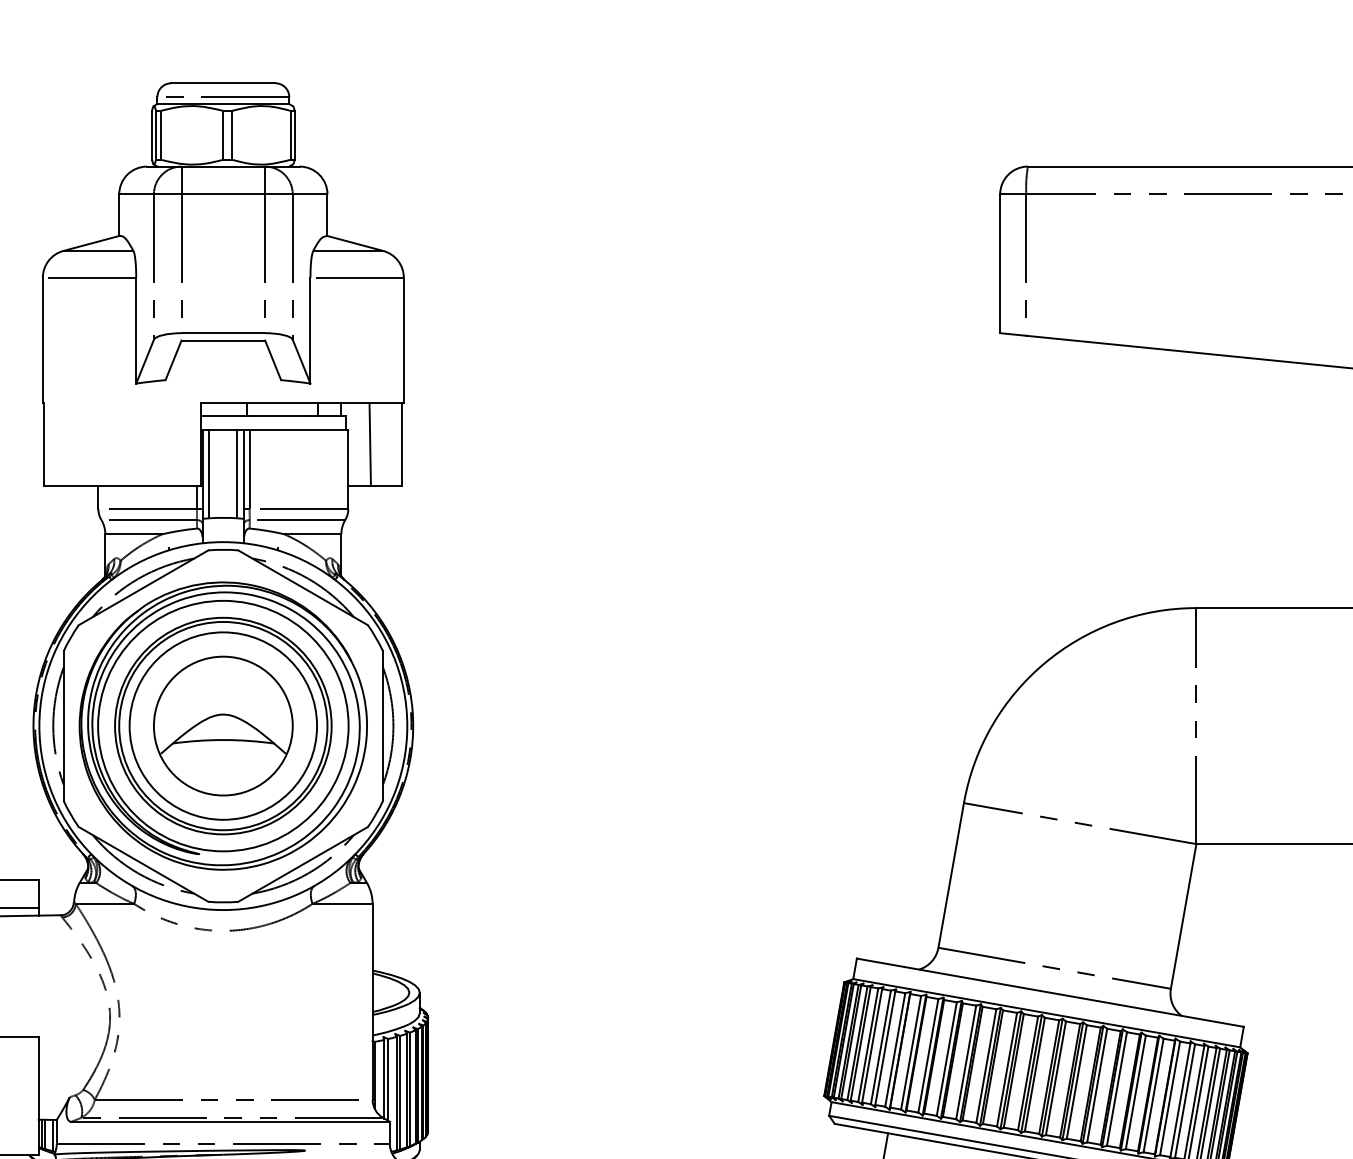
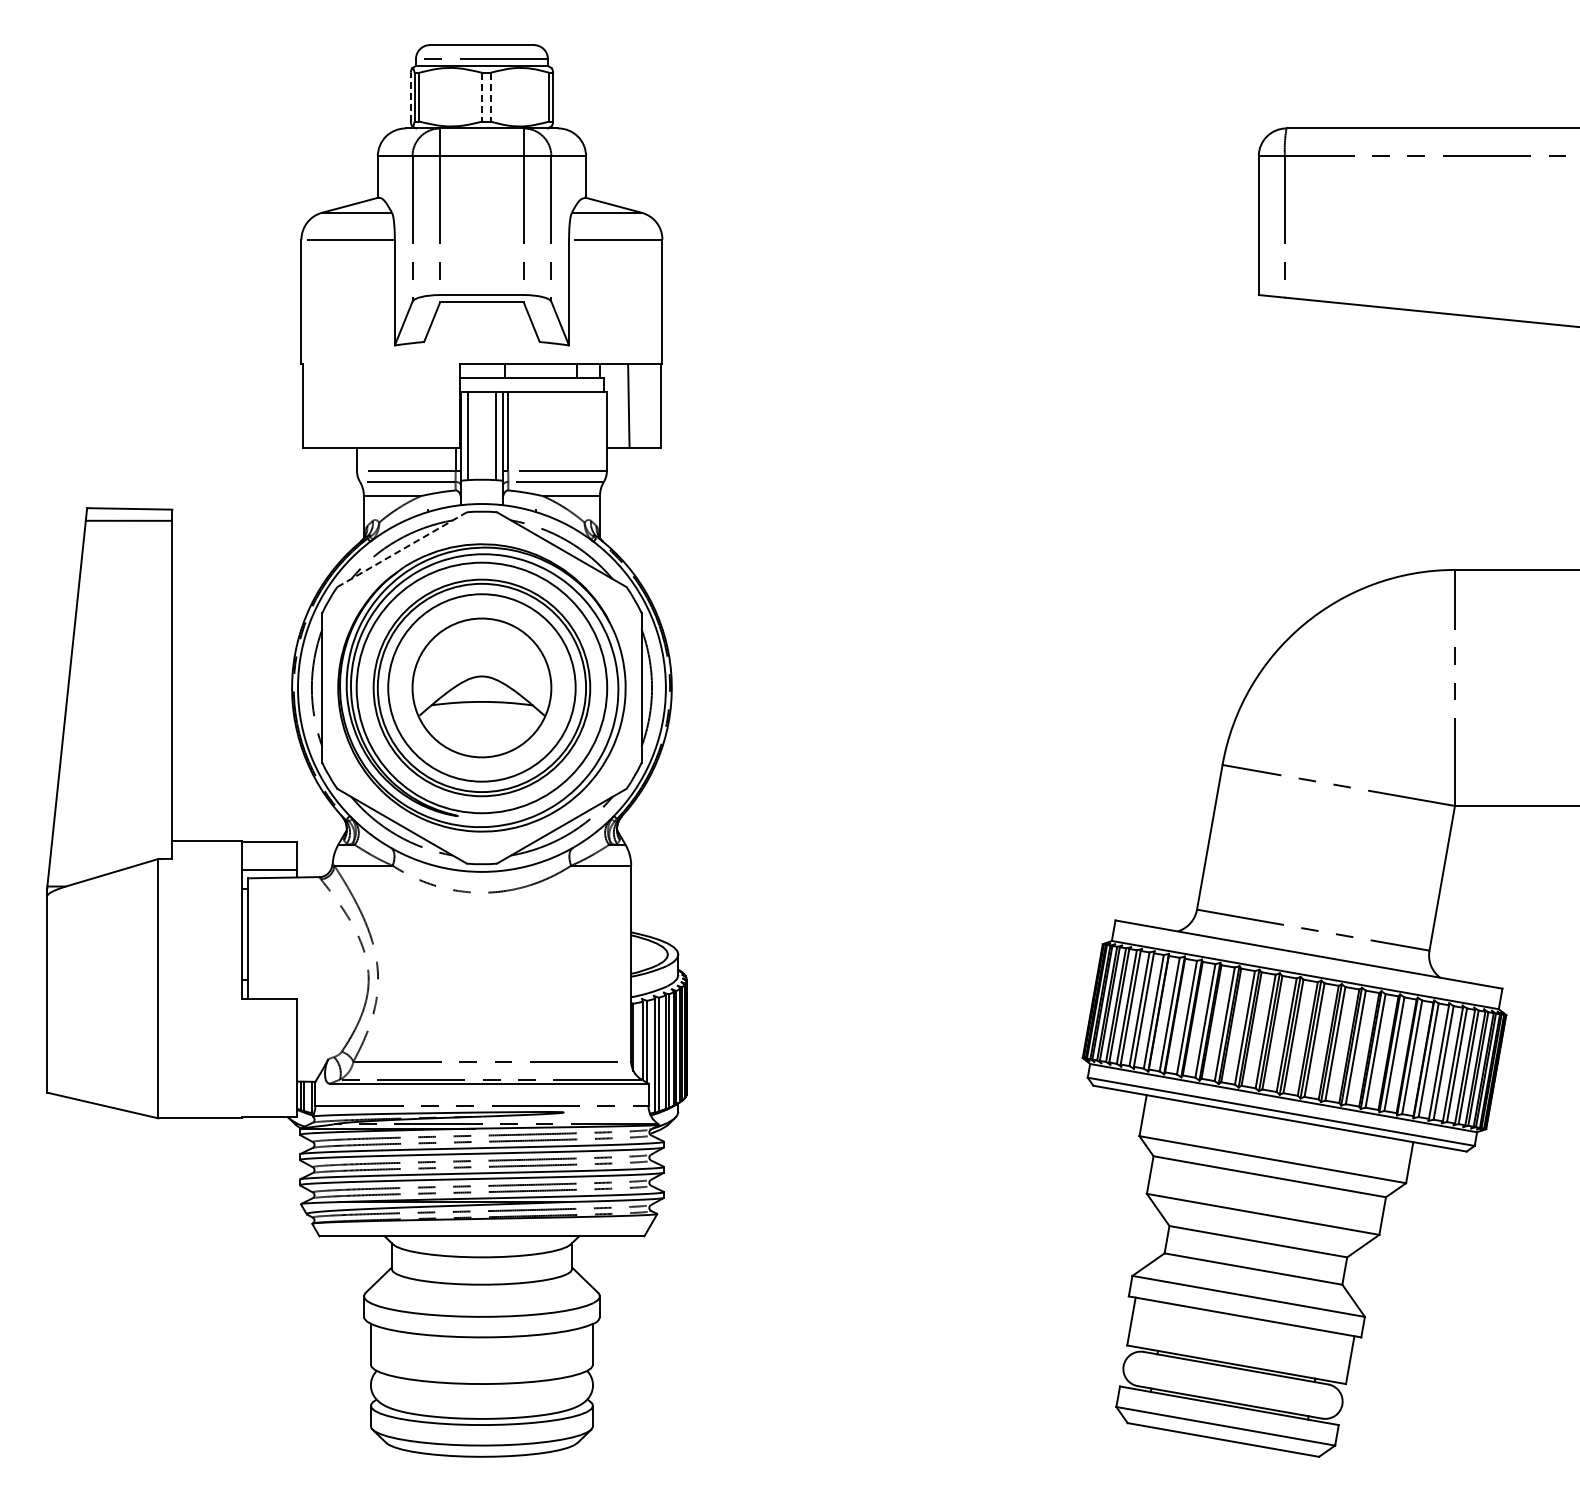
line: (151, 134) -> (410, 96), solid -> dashed
line: (222, 135) -> (481, 97), solid -> dashed
line: (231, 135) -> (490, 97), solid -> dashed
line: (143, 587) -> (402, 549), solid -> dashed

